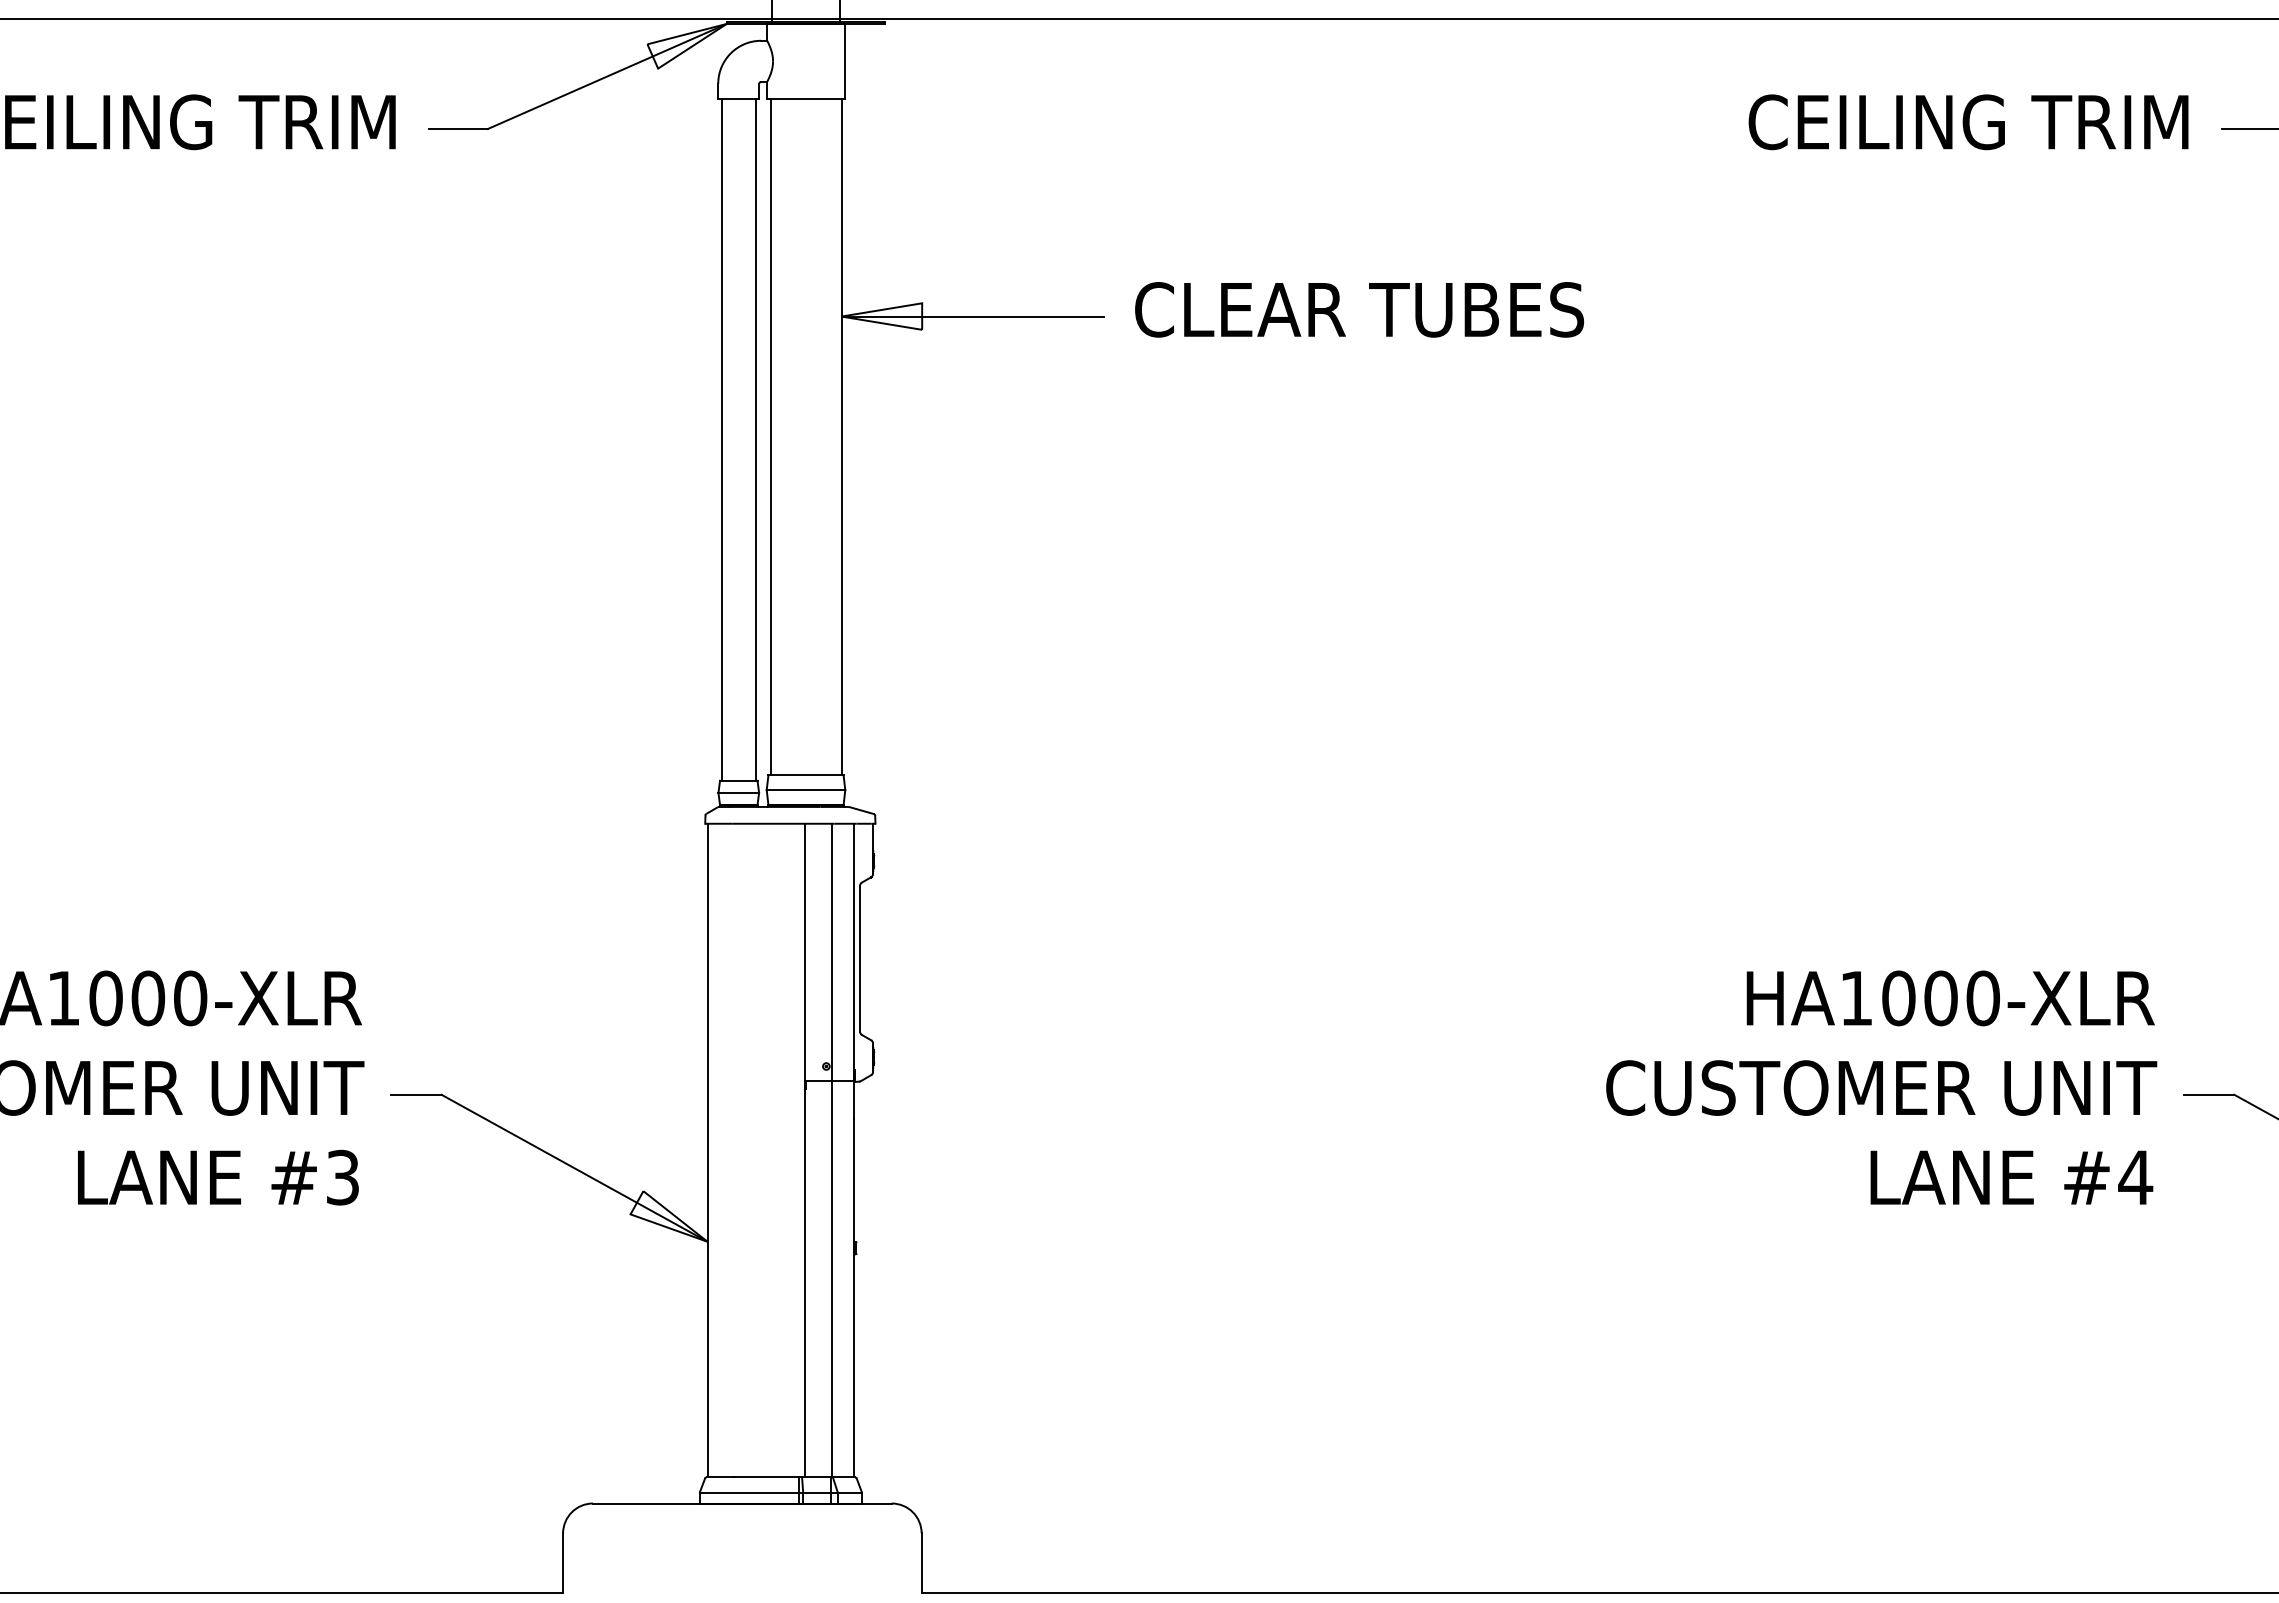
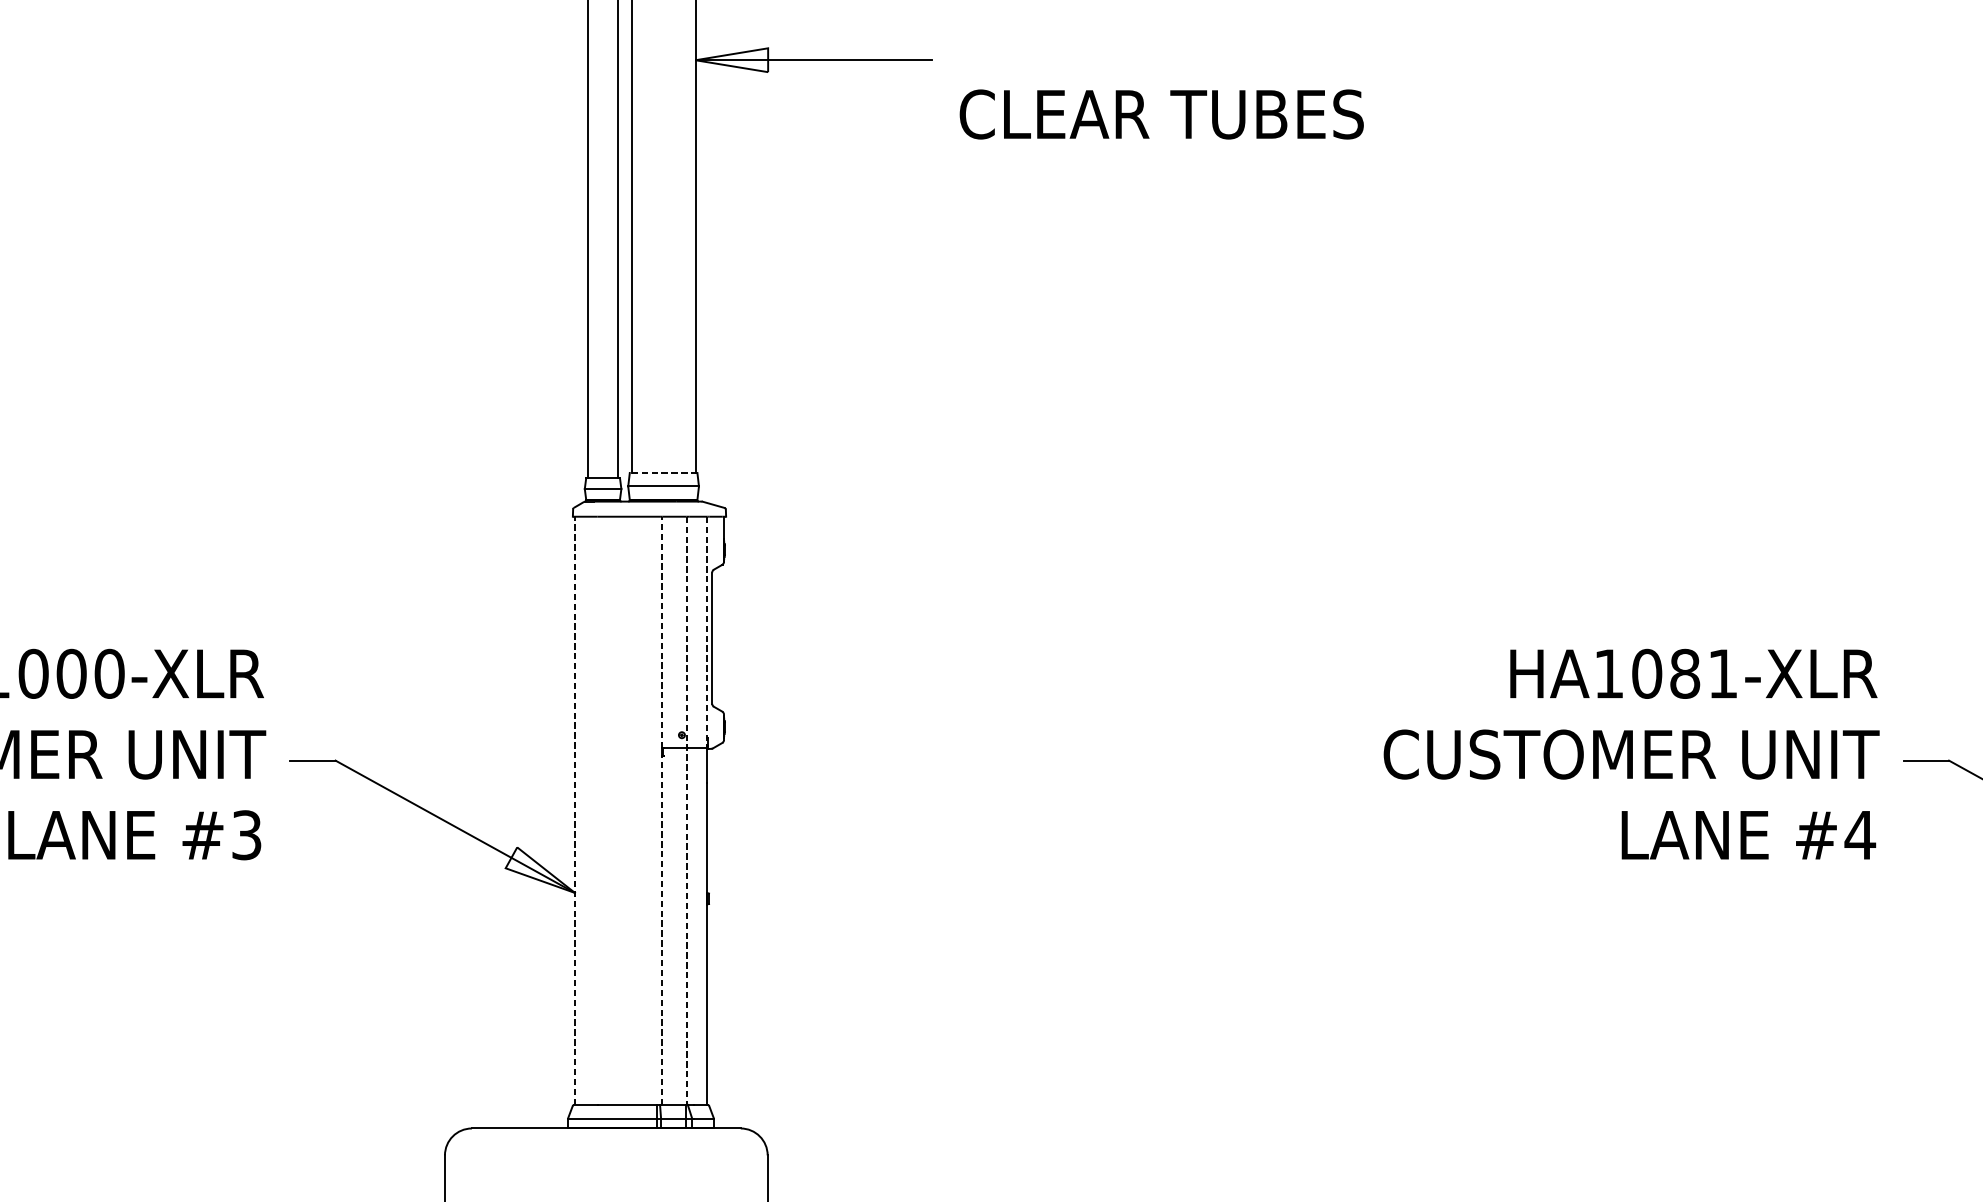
text: (1359, 309) -> (1161, 114), moved
line: (806, 775) -> (664, 473), solid -> dashed
line: (804, 951) -> (662, 631), solid -> dashed
line: (854, 952) -> (707, 632), solid -> dashed
text: (1961, 998) -> (1703, 673), HA1000-XLR -> HA1081-XLR
line: (707, 1150) -> (574, 810), solid -> dashed
line: (831, 1150) -> (686, 810), solid -> dashed
line: (804, 1283) -> (662, 930), solid -> dashed

